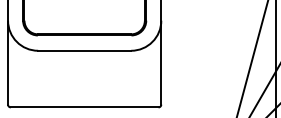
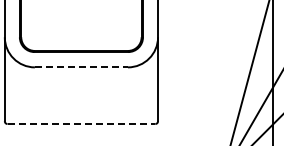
line: (84, 50) -> (81, 67), solid -> dashed
line: (84, 107) -> (81, 124), solid -> dashed

